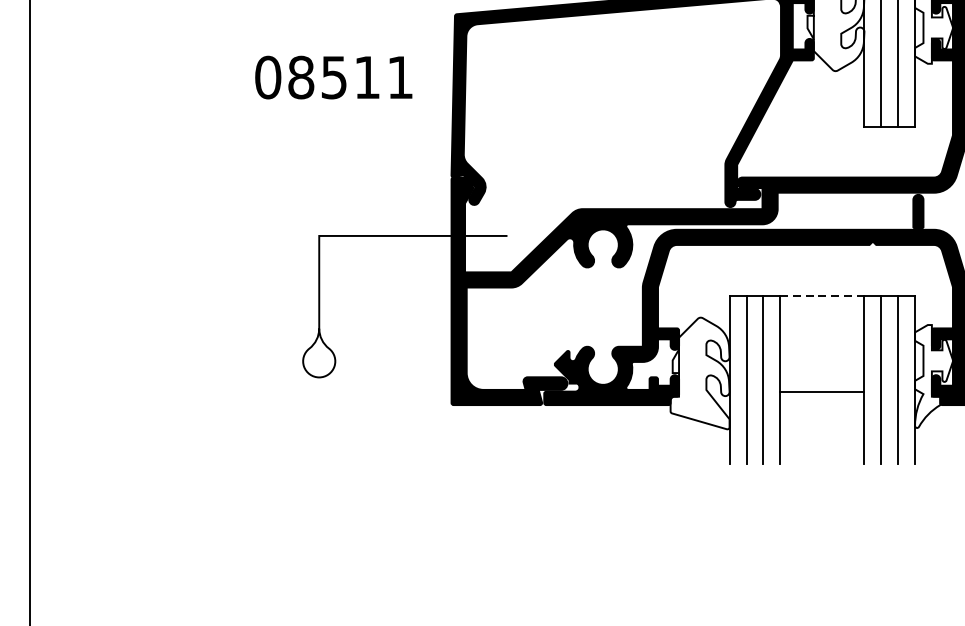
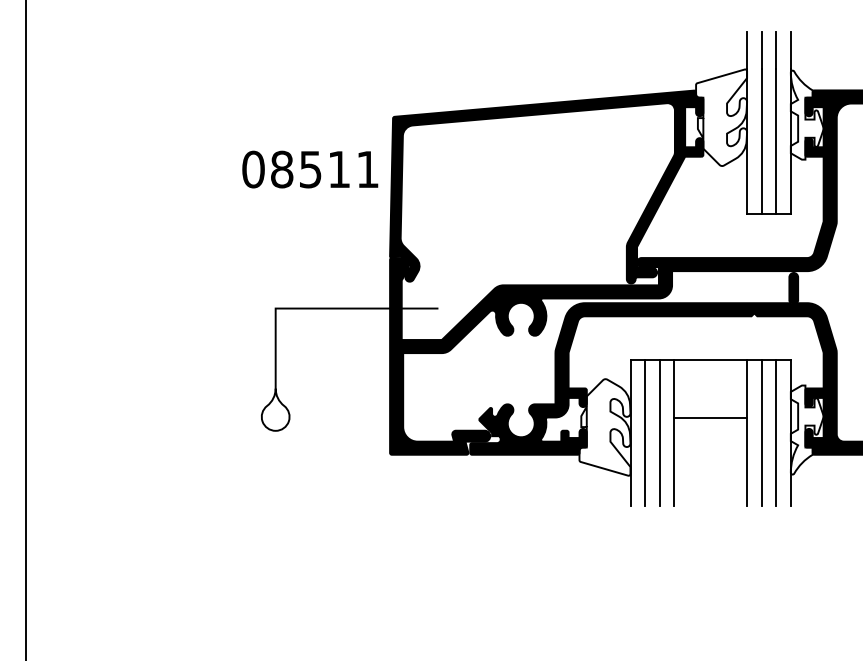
text: (334, 77) -> (310, 169), moved
line: (823, 296) -> (711, 360), dashed -> solid
line: (822, 392) -> (710, 418), moved

